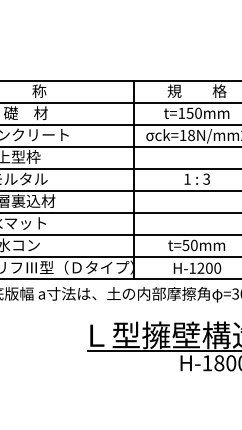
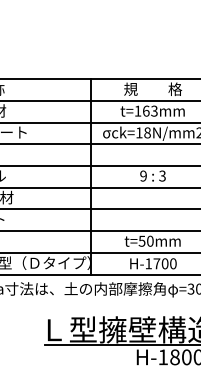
text: (193, 112) -> (149, 110), t=150mm -> t=163mm
text: (187, 178) -> (143, 175), 1 -> 9
text: (200, 267) -> (156, 263), H-1200 -> H-1700

